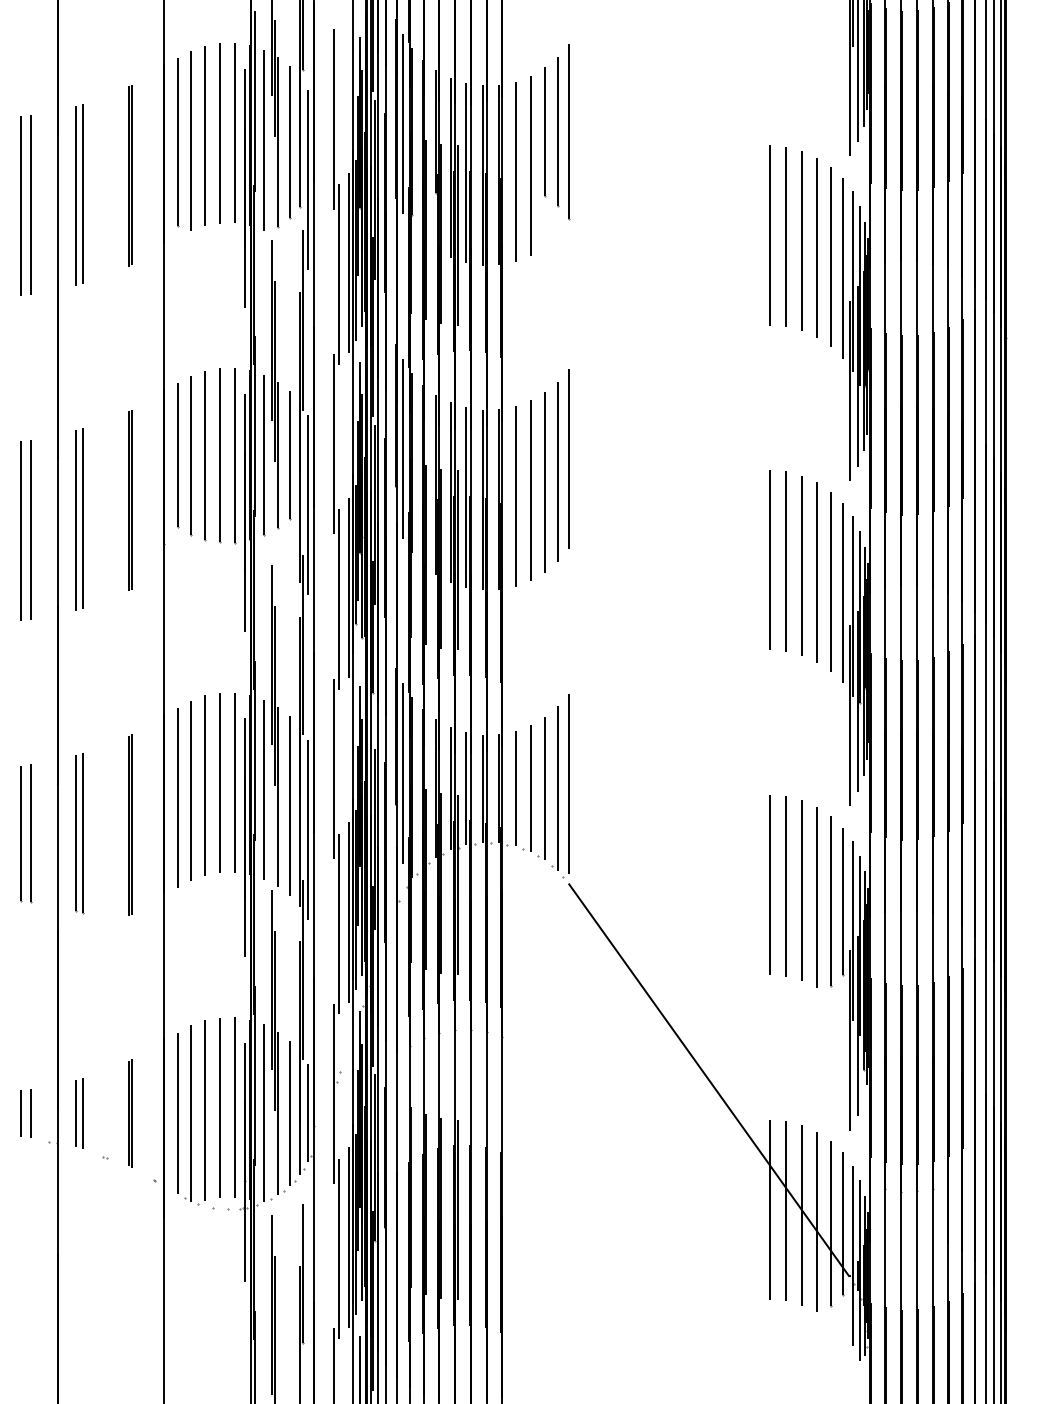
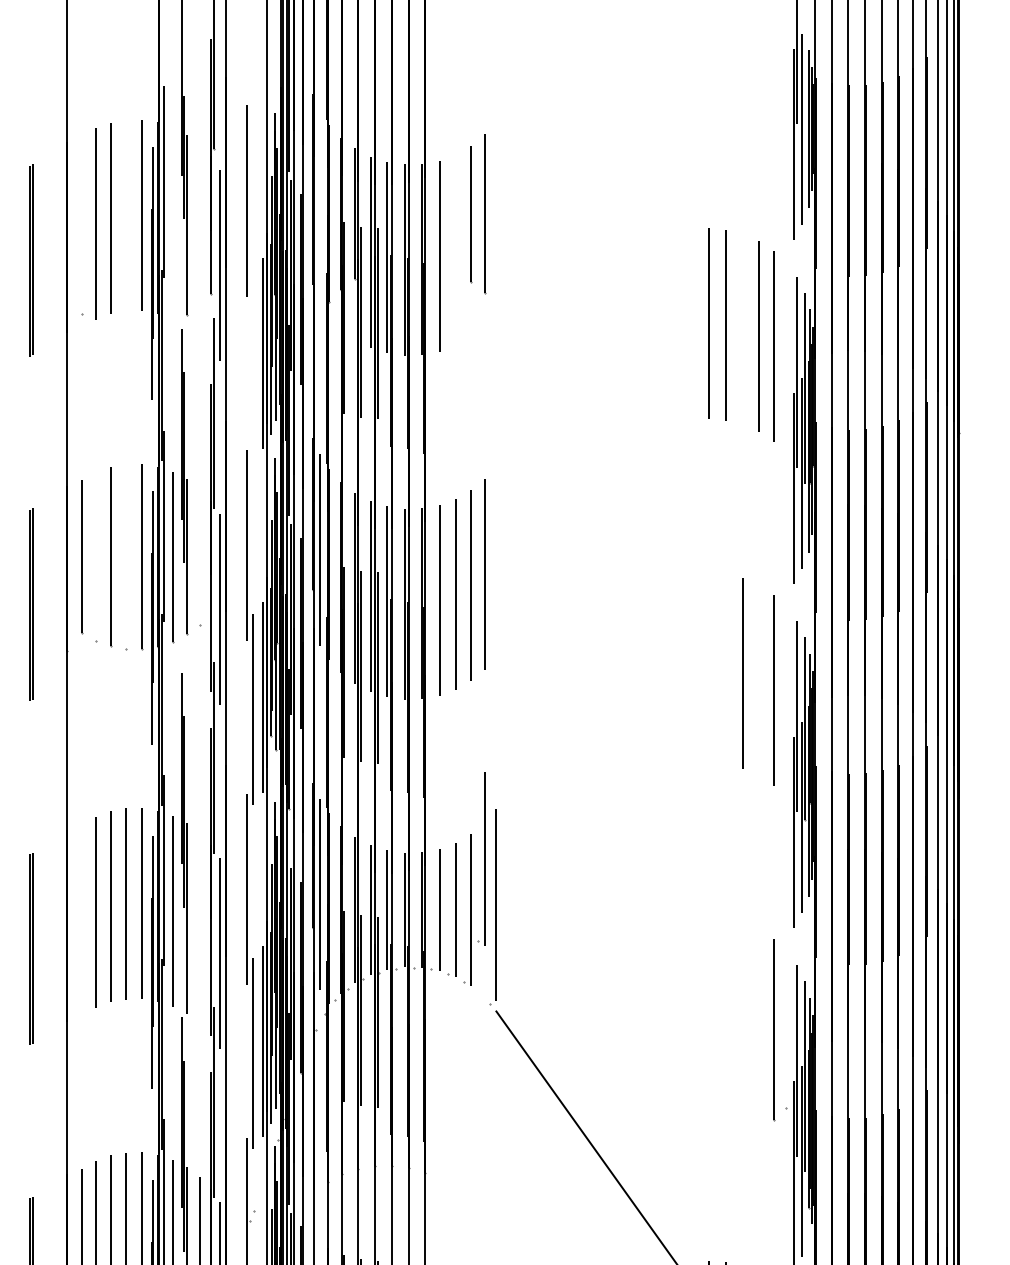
line: (402, 123) -> (319, 205), removed
line: (569, 132) -> (496, 214), removed
line: (220, 133) -> (126, 215), removed
line: (264, 140) -> (173, 223), removed
line: (177, 142) -> (81, 225), removed
line: (290, 142) -> (201, 225), removed
line: (530, 165) -> (455, 249), removed
line: (802, 240) -> (743, 329), removed
line: (842, 268) -> (786, 358), removed
line: (339, 274) -> (252, 365), removed
line: (191, 454) -> (96, 555), removed
line: (220, 454) -> (126, 555), removed
line: (289, 455) -> (200, 557), removed
line: (568, 458) -> (495, 560), removed
line: (769, 560) -> (708, 668), removed
line: (786, 561) -> (726, 669), removed
line: (816, 572) -> (758, 680), removed
line: (842, 592) -> (786, 702), removed
part: (554, 788) -> (480, 859), moved
line: (177, 797) -> (81, 919), removed
line: (289, 805) -> (200, 927), removed
line: (769, 884) -> (708, 1011), removed
line: (786, 886) -> (726, 1013), removed
line: (802, 890) -> (743, 1017), removed
line: (817, 897) -> (759, 1025), removed
line: (842, 901) -> (786, 1029), removed

